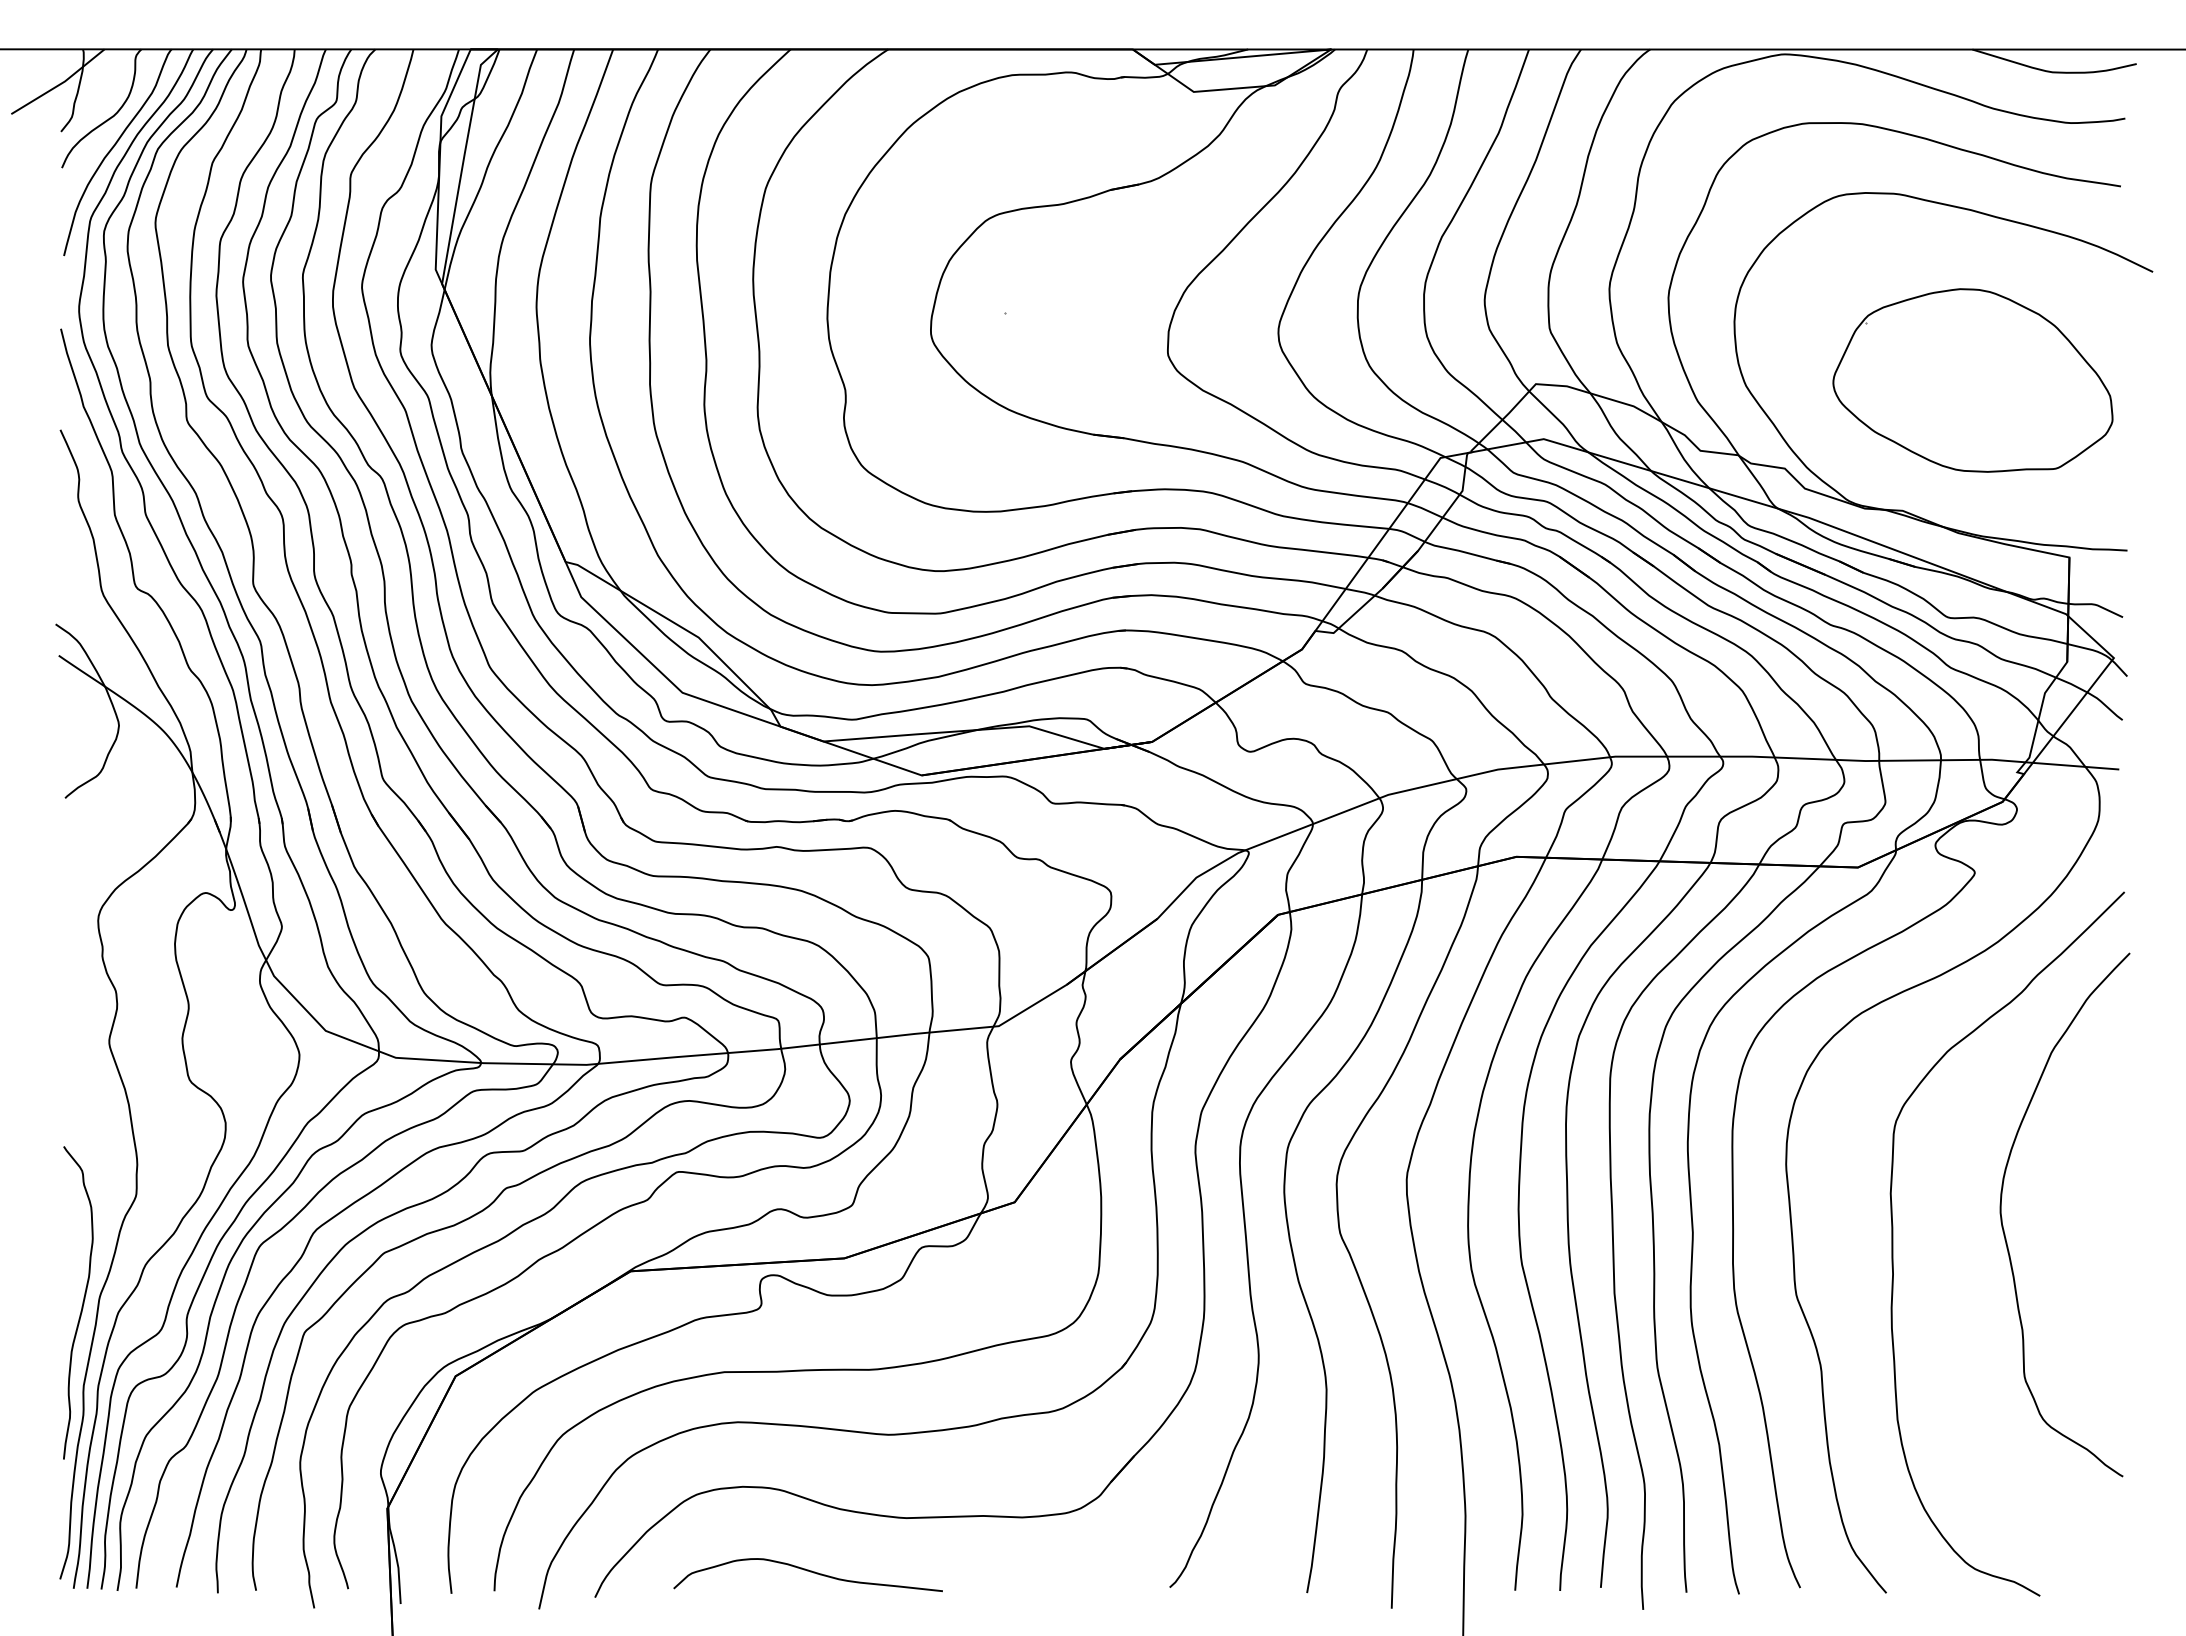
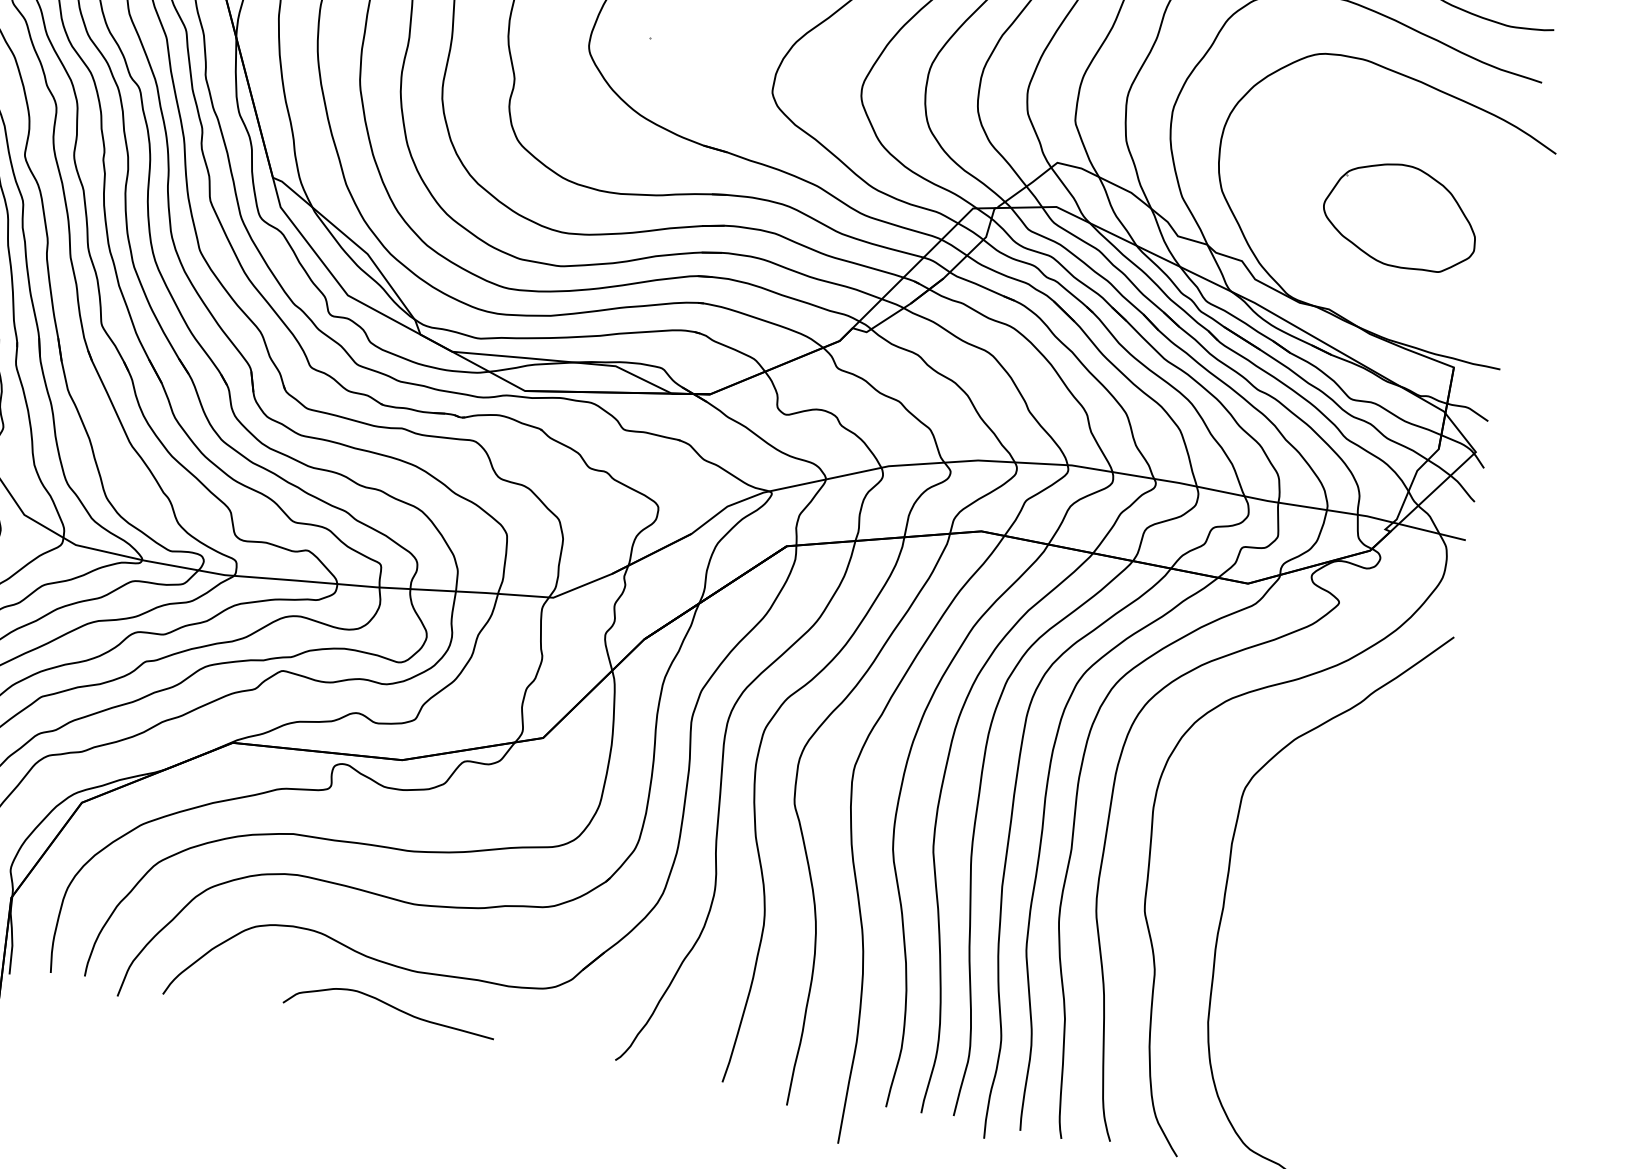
part: (1972, 380) -> (1400, 216), size x0.7
curve: (2004, 1229) -> (1316, 886), removed
curve: (807, 1571) -> (390, 1006), moved

